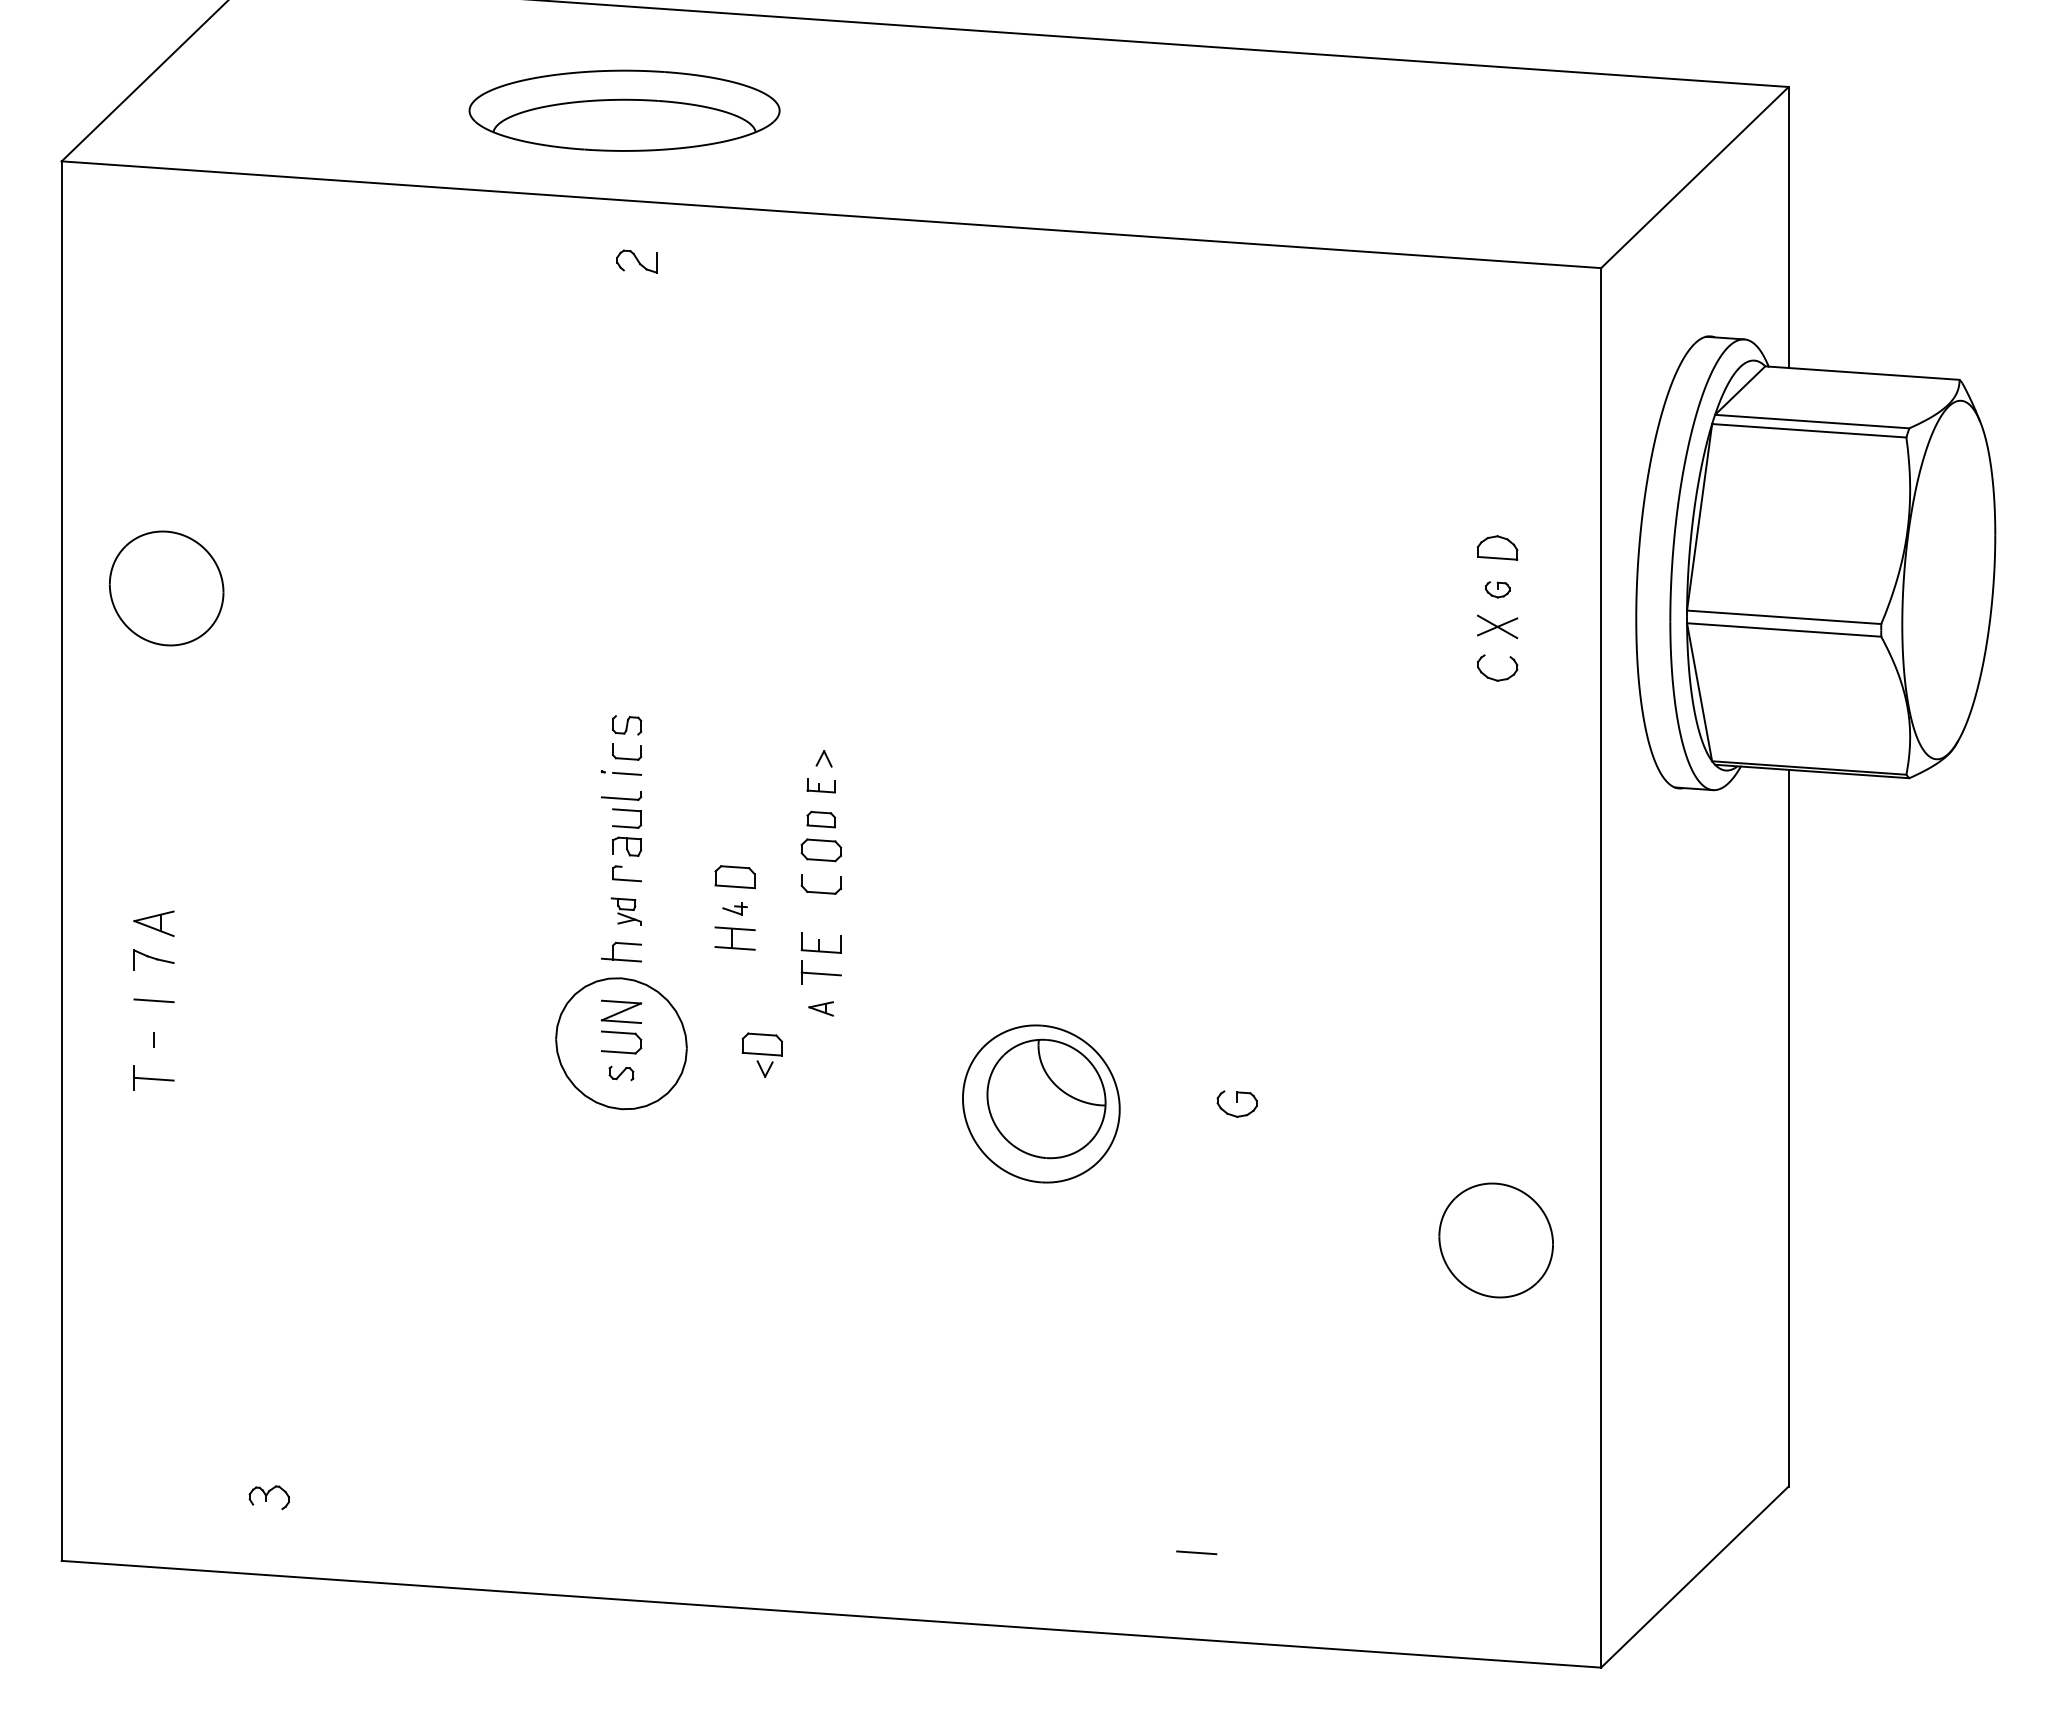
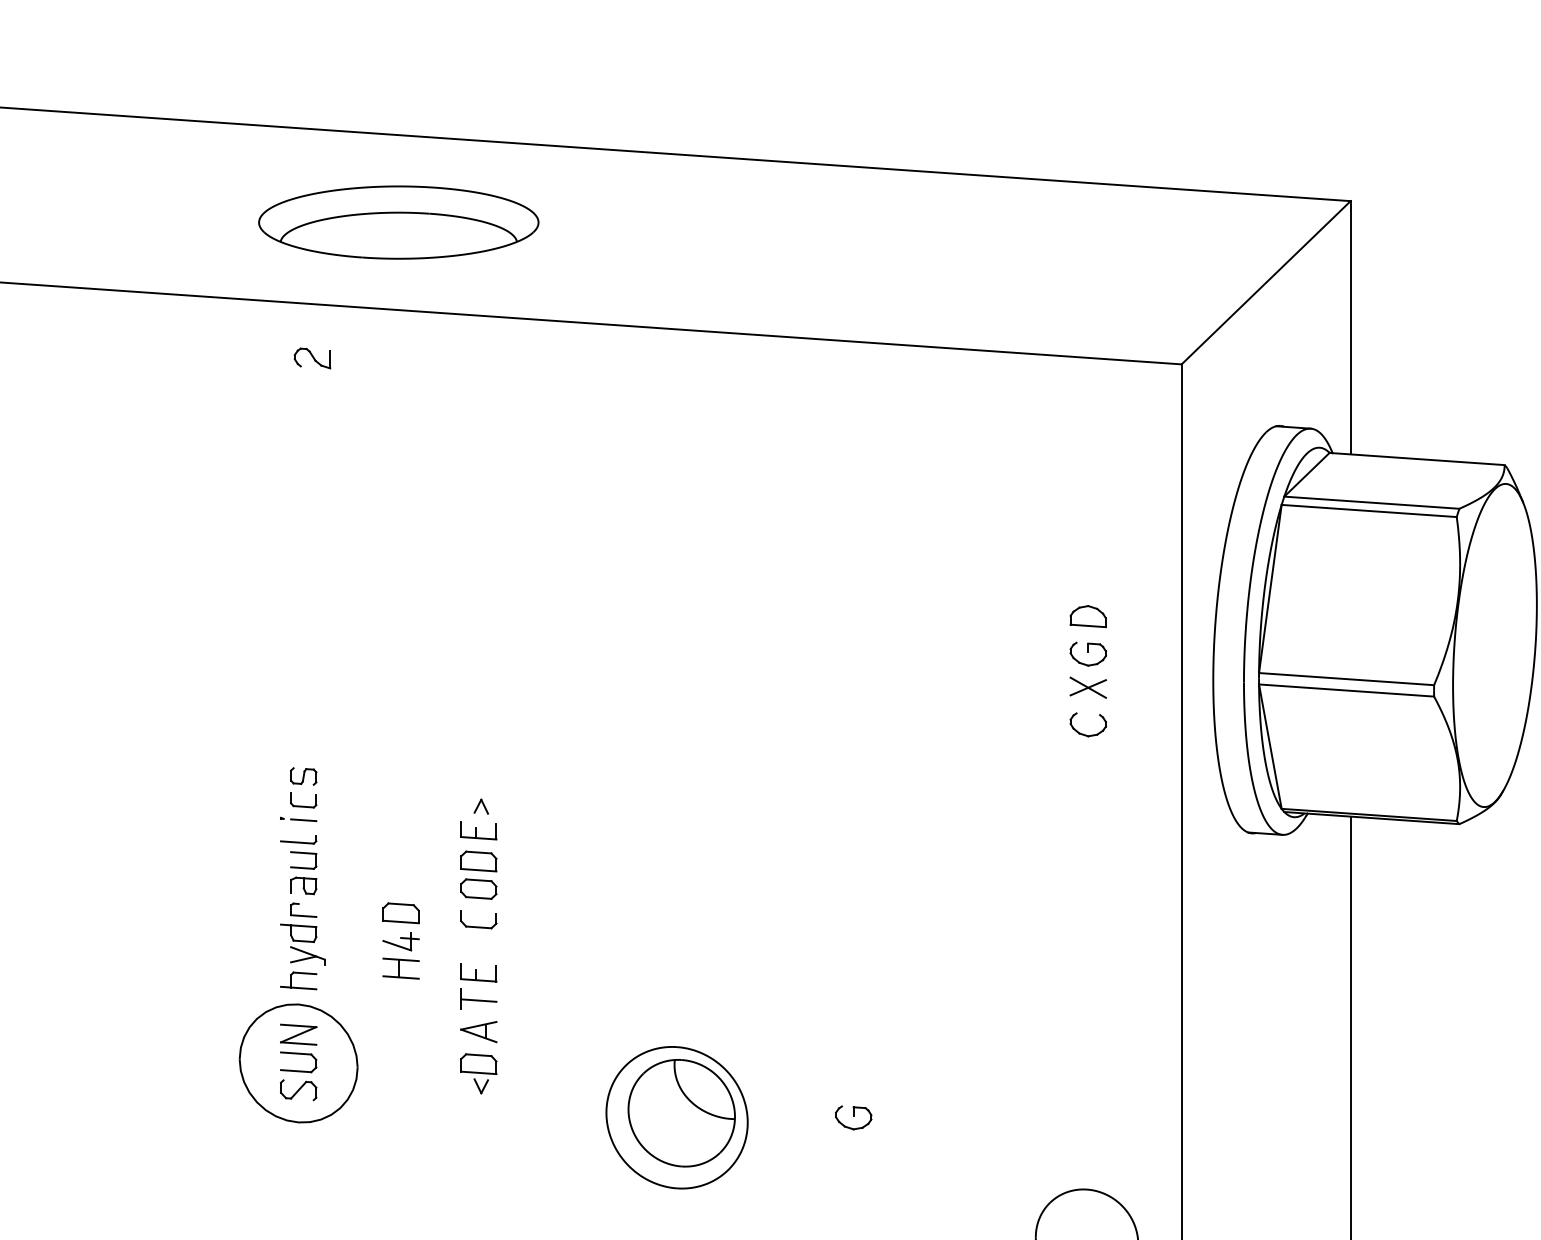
part: (624, 110) -> (398, 222), moved
part: (1497, 589) -> (1088, 654), size x1.67
part: (820, 785) -> (478, 830), size x1.43
part: (820, 819) -> (478, 861), size x1.43
part: (734, 908) -> (400, 941), size x1.67
part: (626, 911) -> (303, 944), size x1.67
part: (820, 1008) -> (478, 1031), size x1.67
part: (761, 1054) -> (478, 1073), moved
part: (621, 1073) -> (298, 1090), size x1.67

